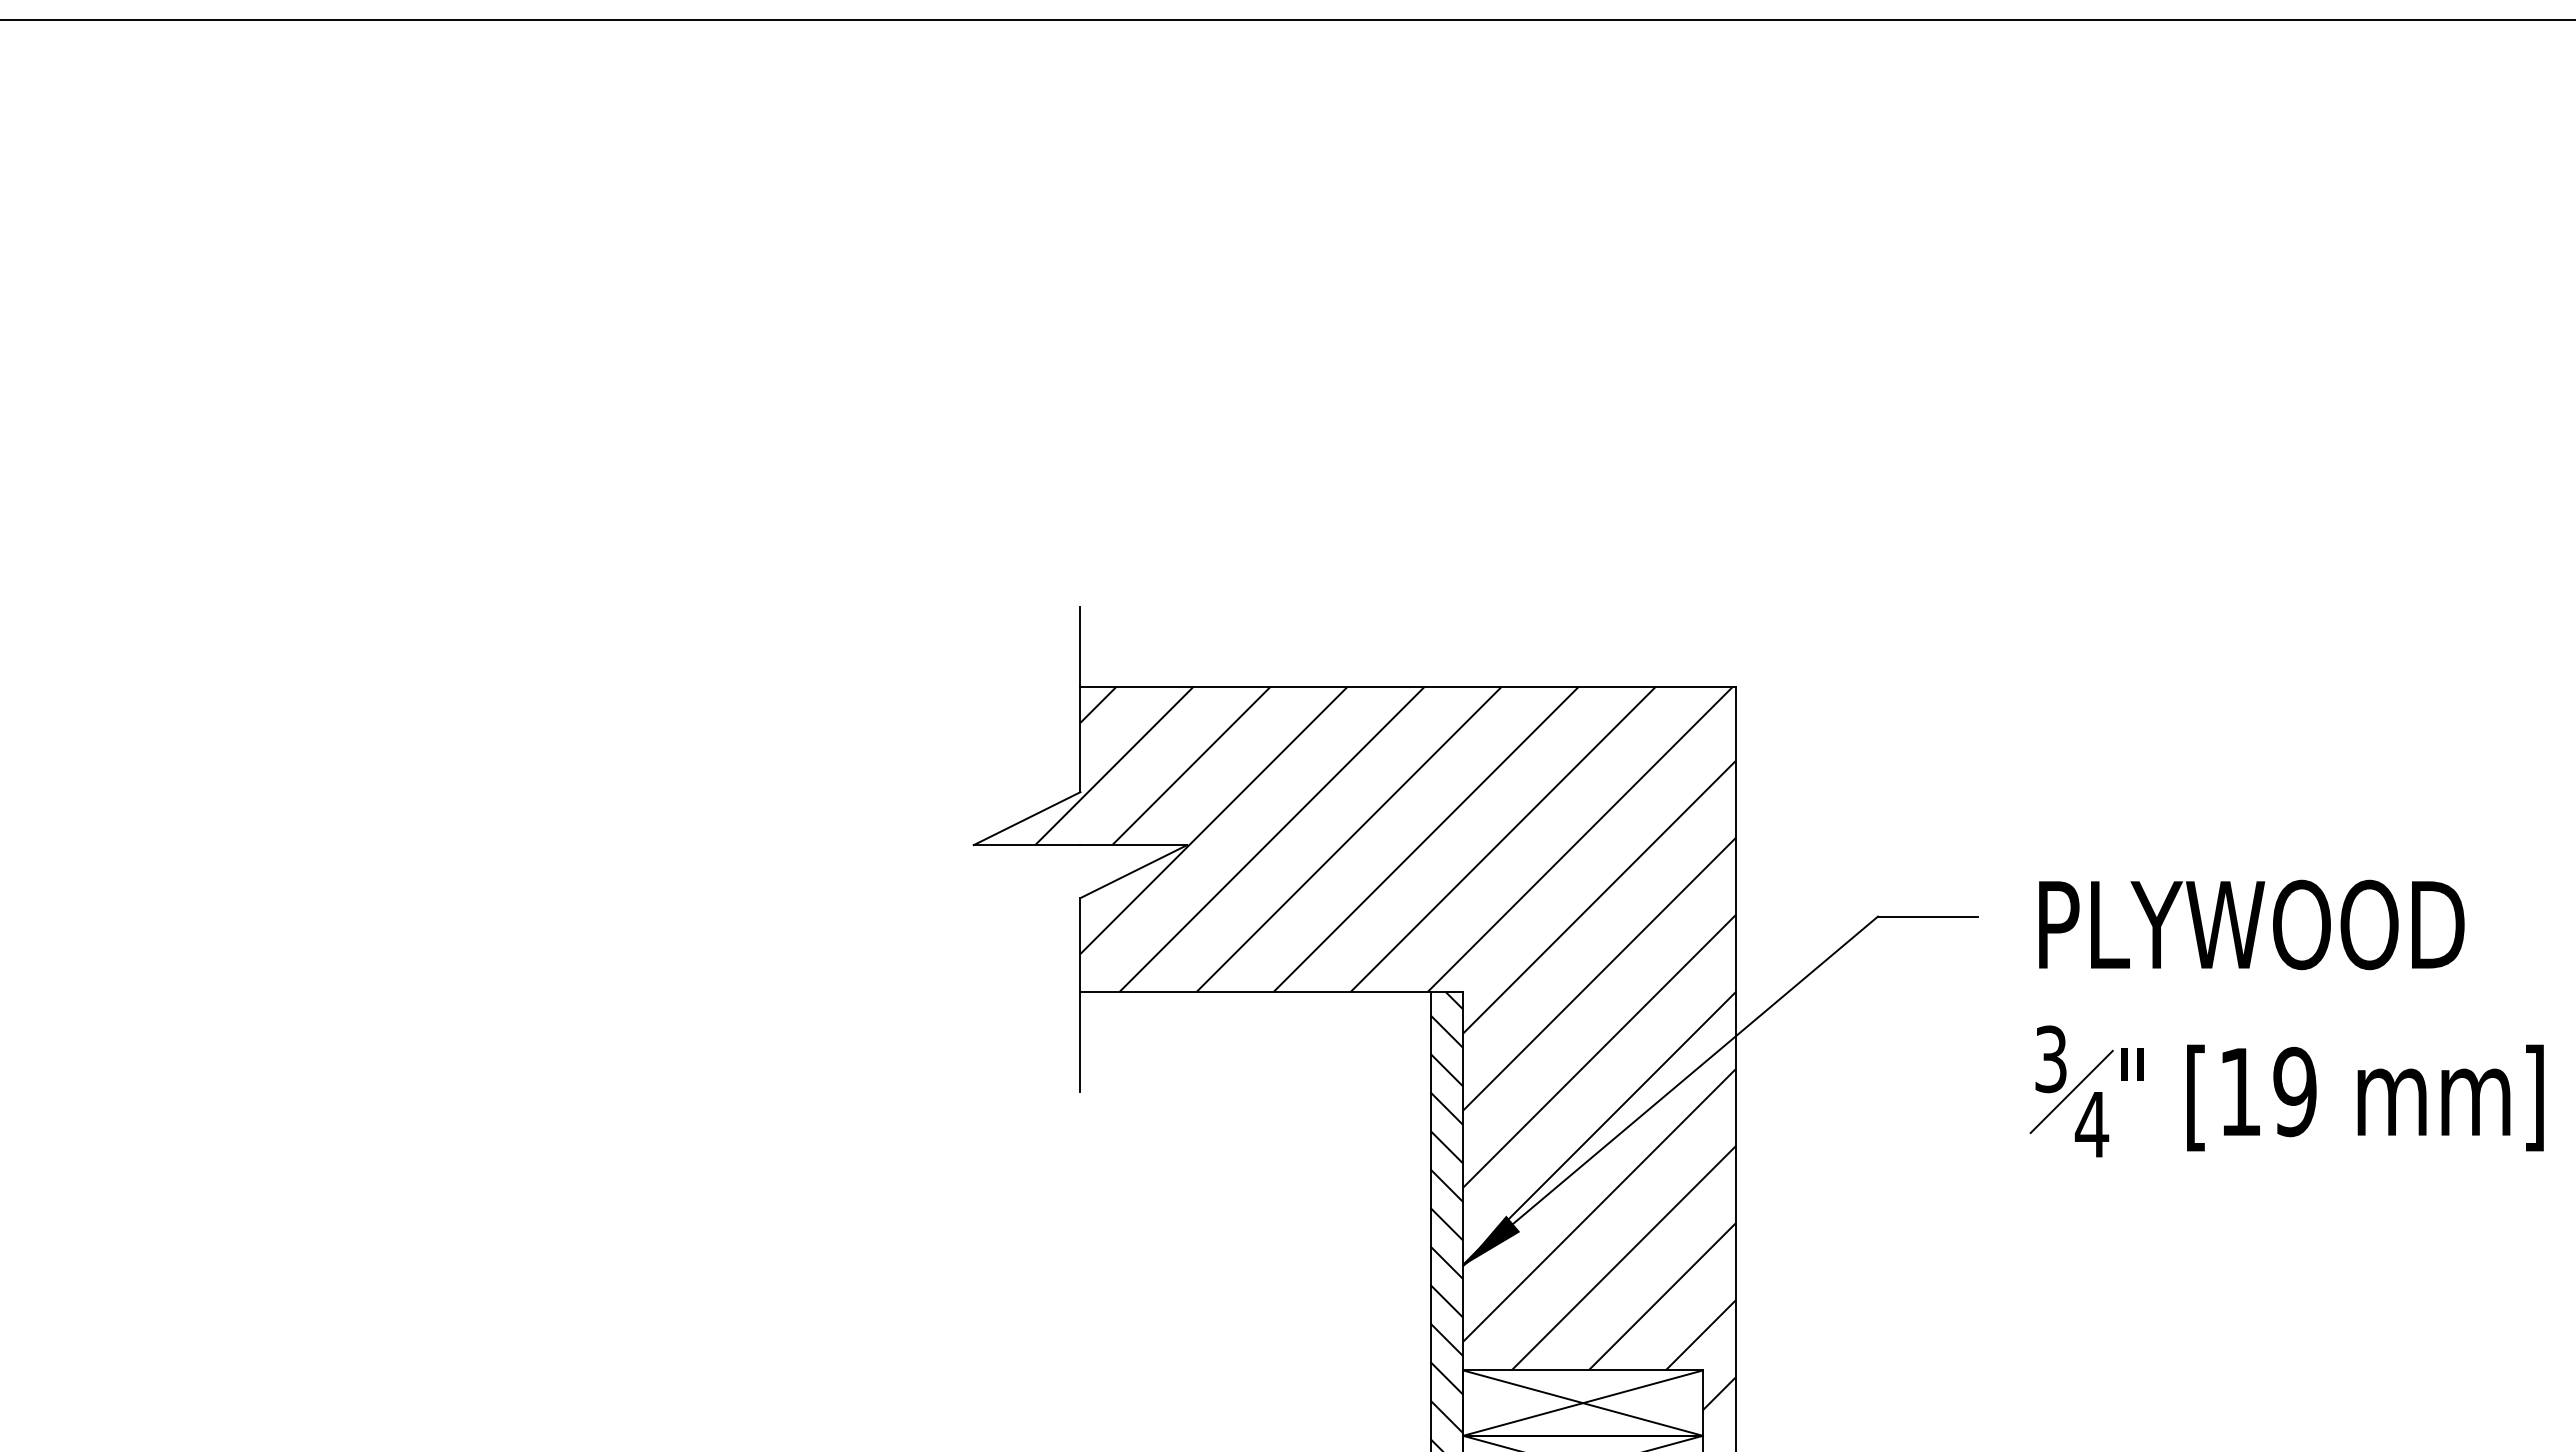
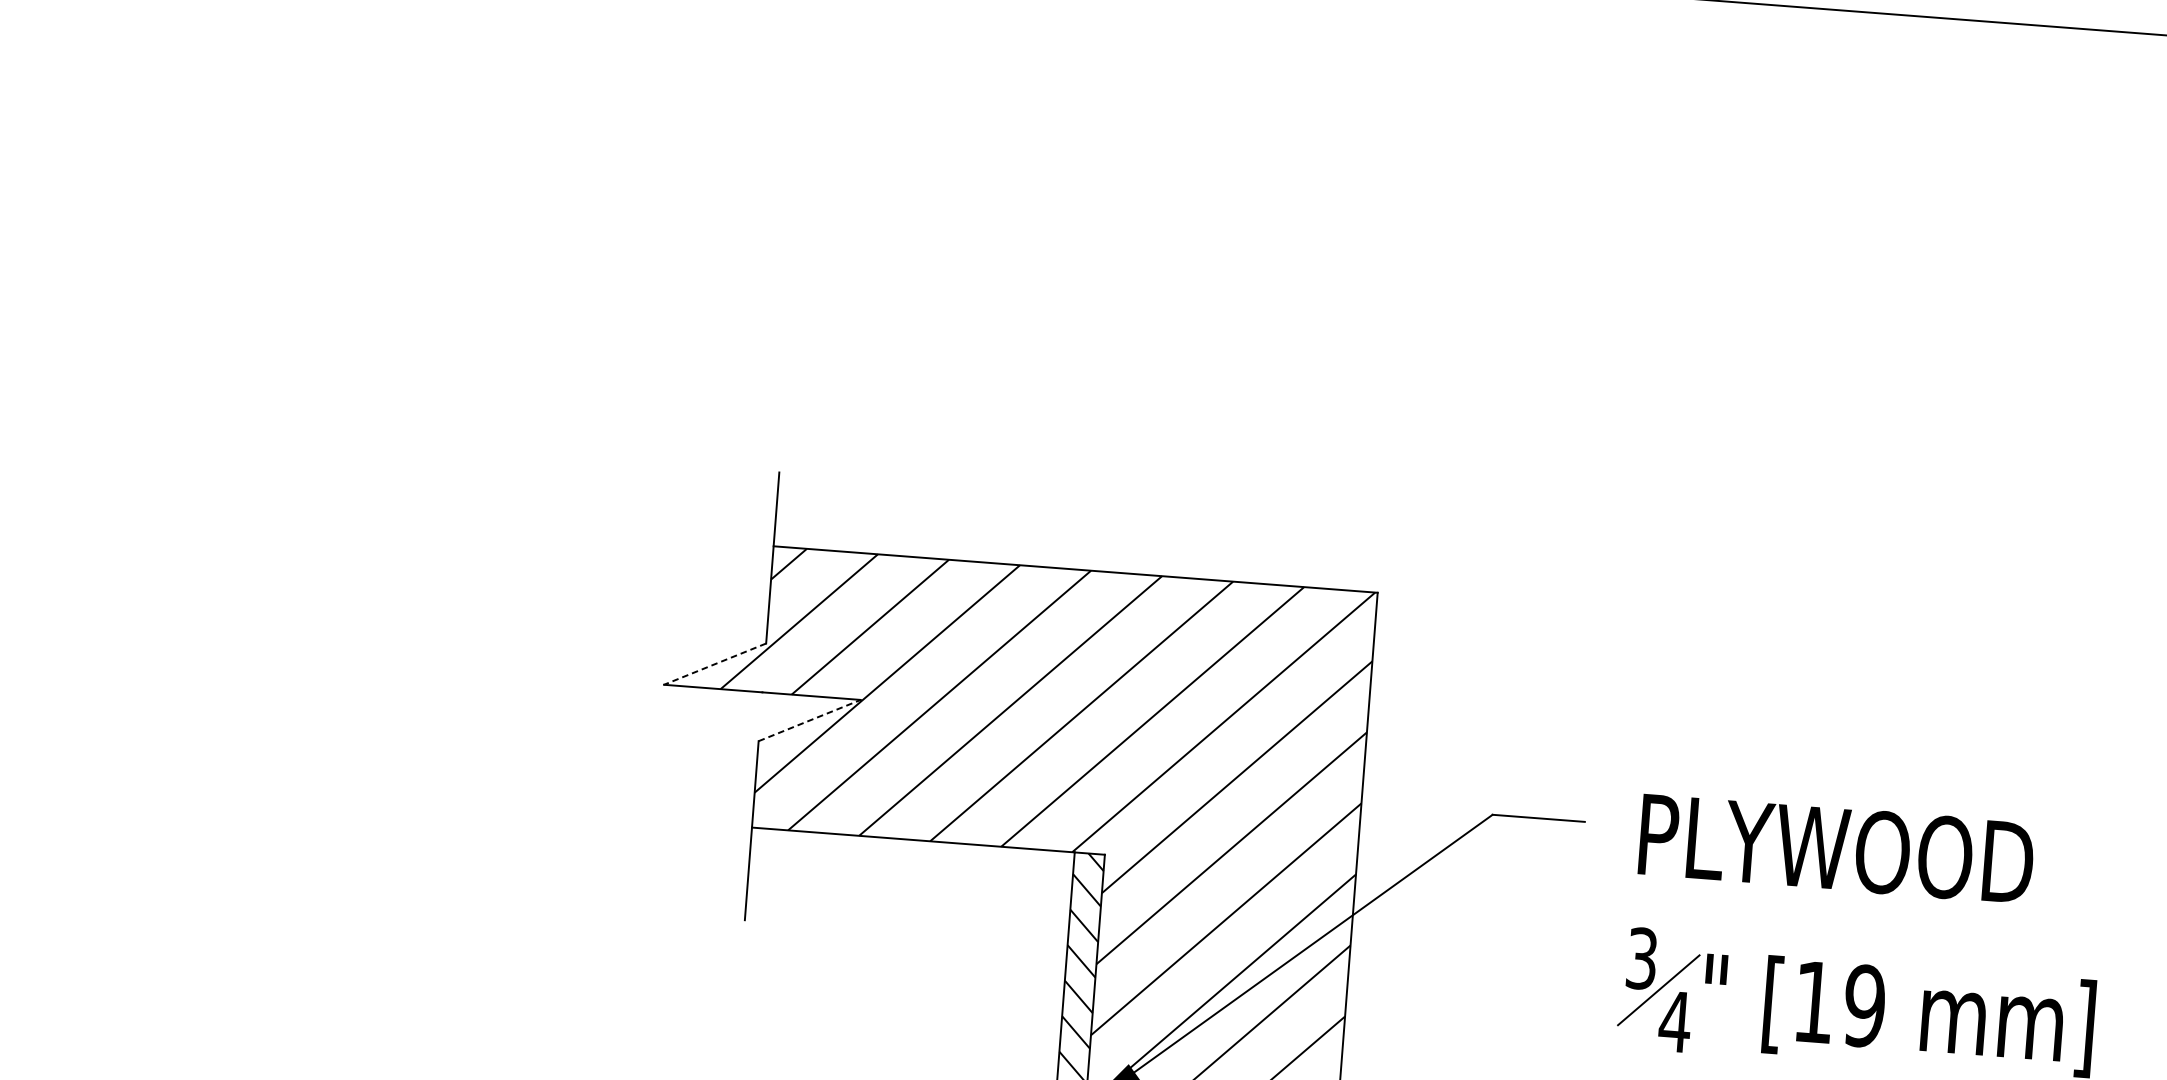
line: (1027, 818) -> (715, 664), solid -> dashed
line: (1133, 871) -> (809, 720), solid -> dashed

